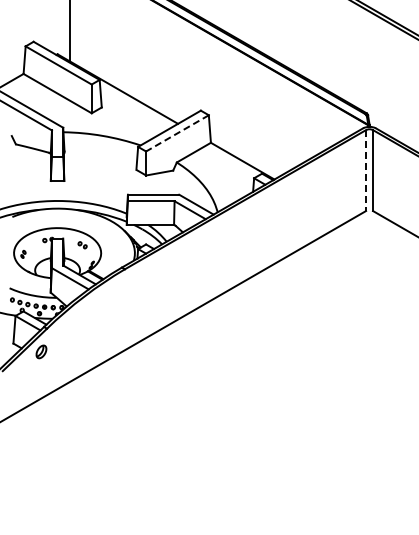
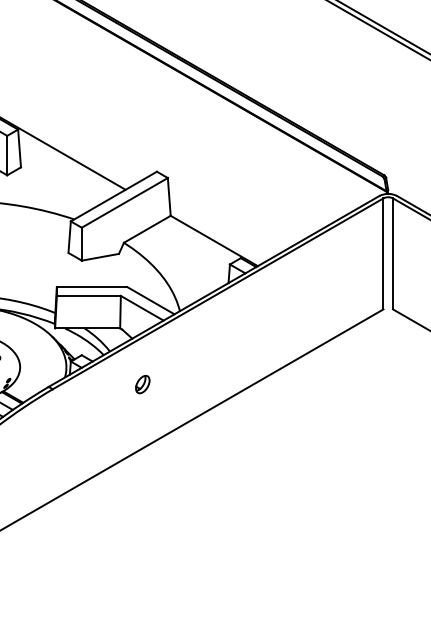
line: (177, 133) -> (124, 203), dashed -> solid
line: (366, 171) -> (384, 255), dashed -> solid
part: (190, 265) -> (142, 384), added

